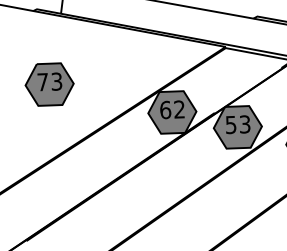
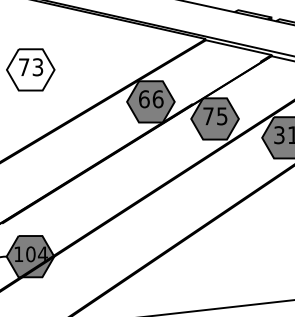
fill: (49, 84) -> (30, 69), removed
text: (179, 109) -> (158, 99), 62 -> 66
text: (238, 124) -> (215, 116), 53 -> 75

